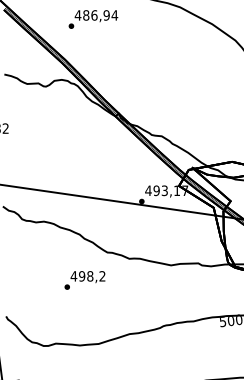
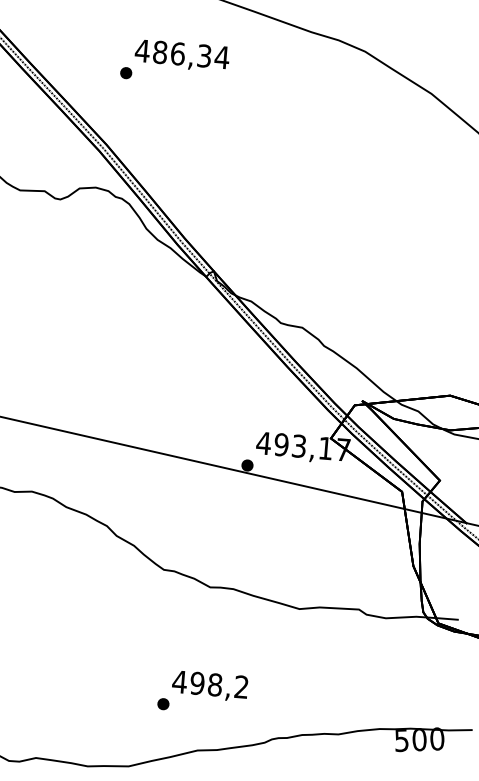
text: (106, 15) -> (204, 56), 486,94 -> 486,34
text: (84, 280) -> (201, 692), moved

